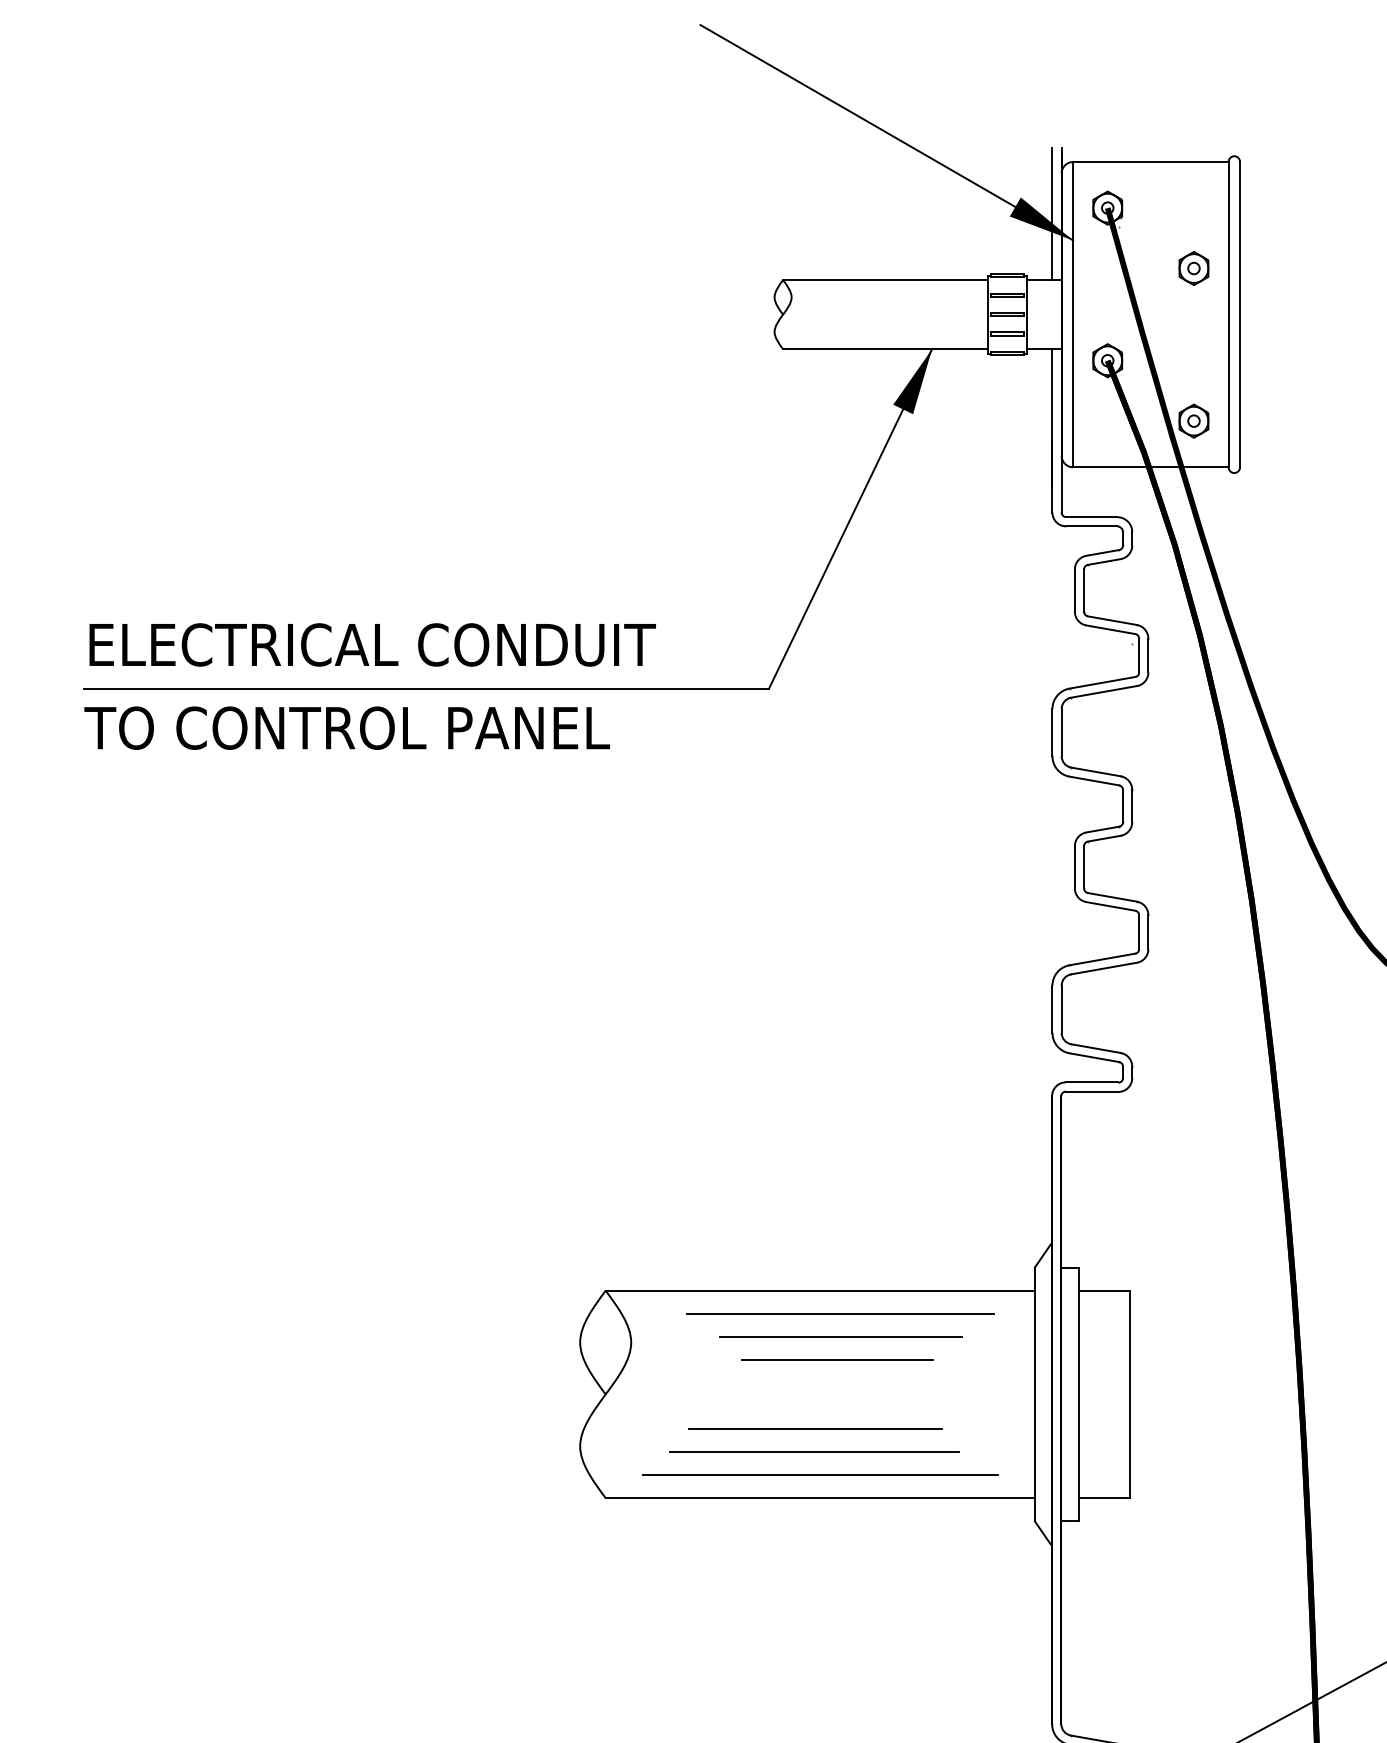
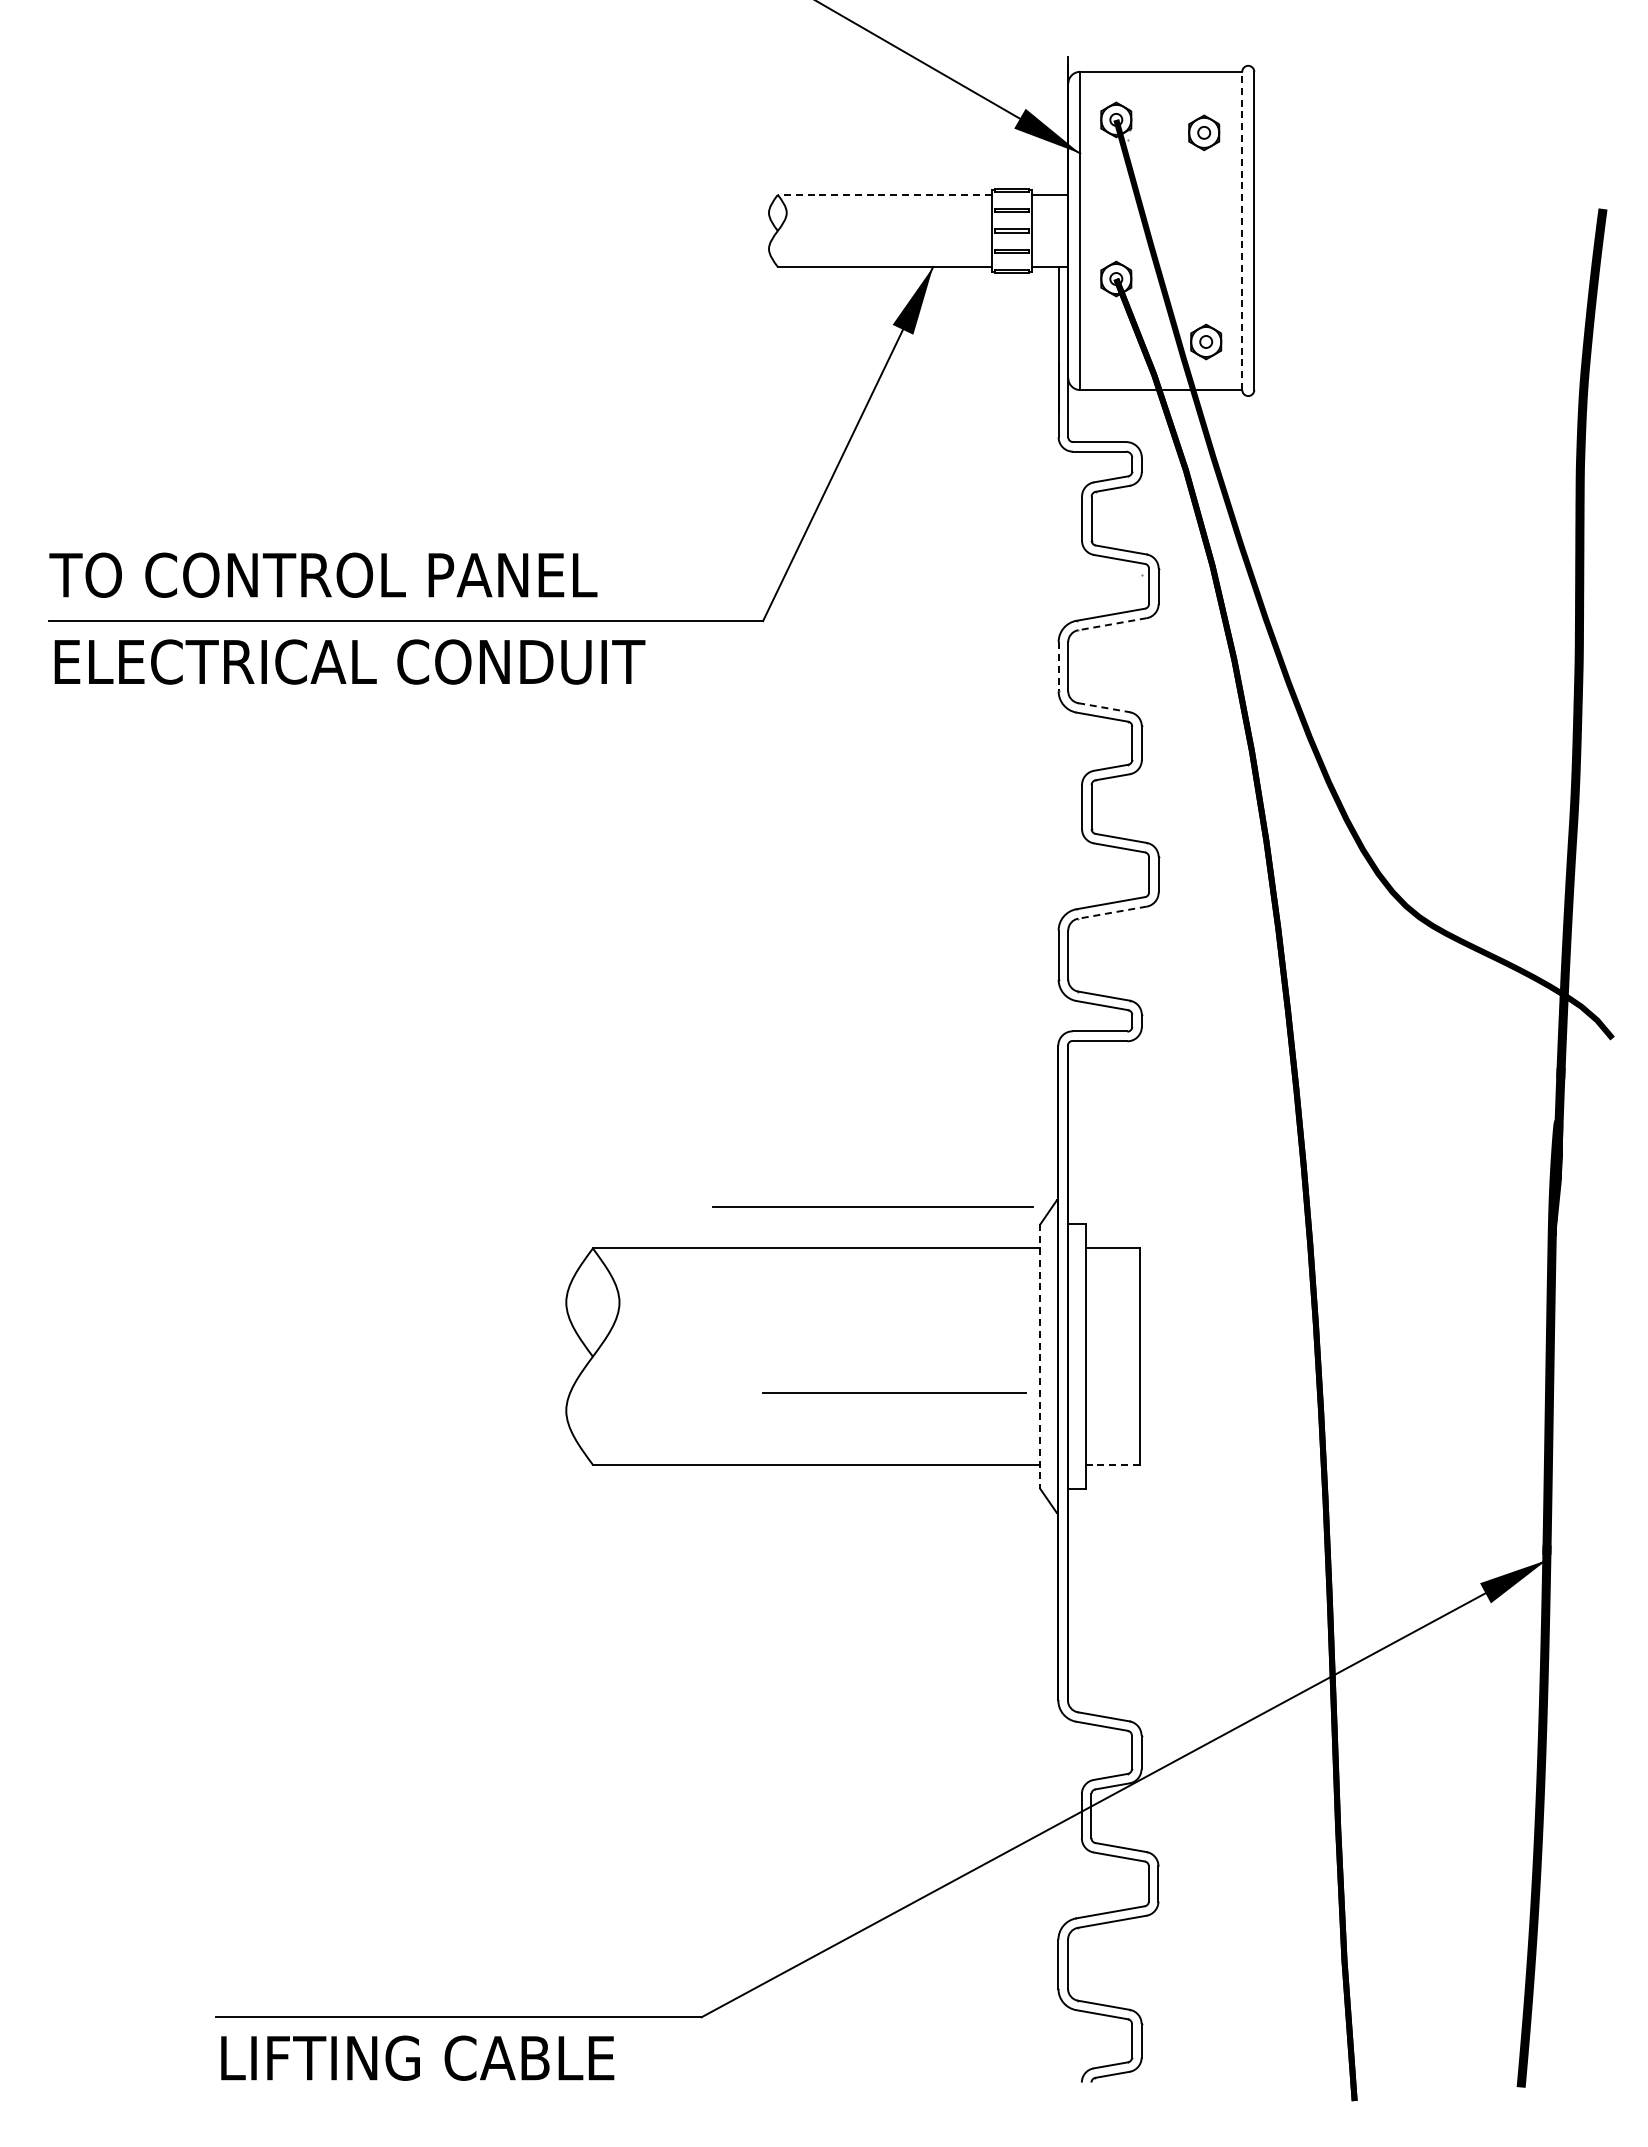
line: (1052, 213) -> (1058, 125), removed
part: (1194, 268) -> (1204, 132), moved
line: (885, 279) -> (884, 194), solid -> dashed
line: (1228, 314) -> (1242, 230), solid -> dashed
text: (370, 644) -> (347, 574), ELECTRICAL CONDUIT -> TO CONTROL PANEL
line: (1104, 692) -> (1112, 624), solid -> dashed
text: (370, 727) -> (347, 661), TO CONTROL PANEL -> ELECTRICAL CONDUIT
line: (1052, 732) -> (1058, 666), solid -> dashed
line: (1096, 771) -> (1104, 707), solid -> dashed
line: (1104, 968) -> (1112, 912), solid -> dashed
line: (840, 1313) -> (872, 1206), moved
line: (840, 1336) -> (837, 1296), removed
line: (837, 1359) -> (834, 1320), removed
line: (1035, 1395) -> (1040, 1357), solid -> dashed
line: (815, 1428) -> (894, 1392), moved
line: (814, 1451) -> (810, 1416), removed
line: (820, 1474) -> (816, 1440), removed
line: (1104, 1497) -> (1112, 1464), solid -> dashed

